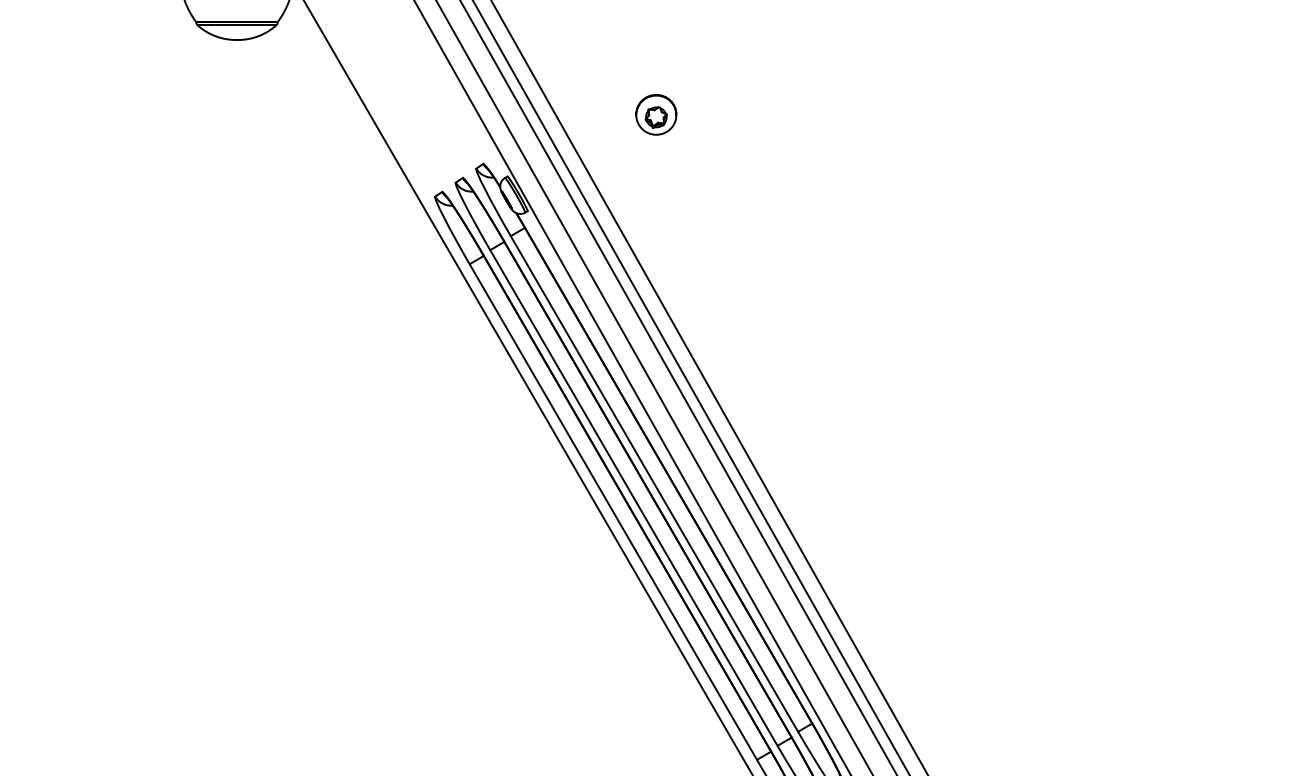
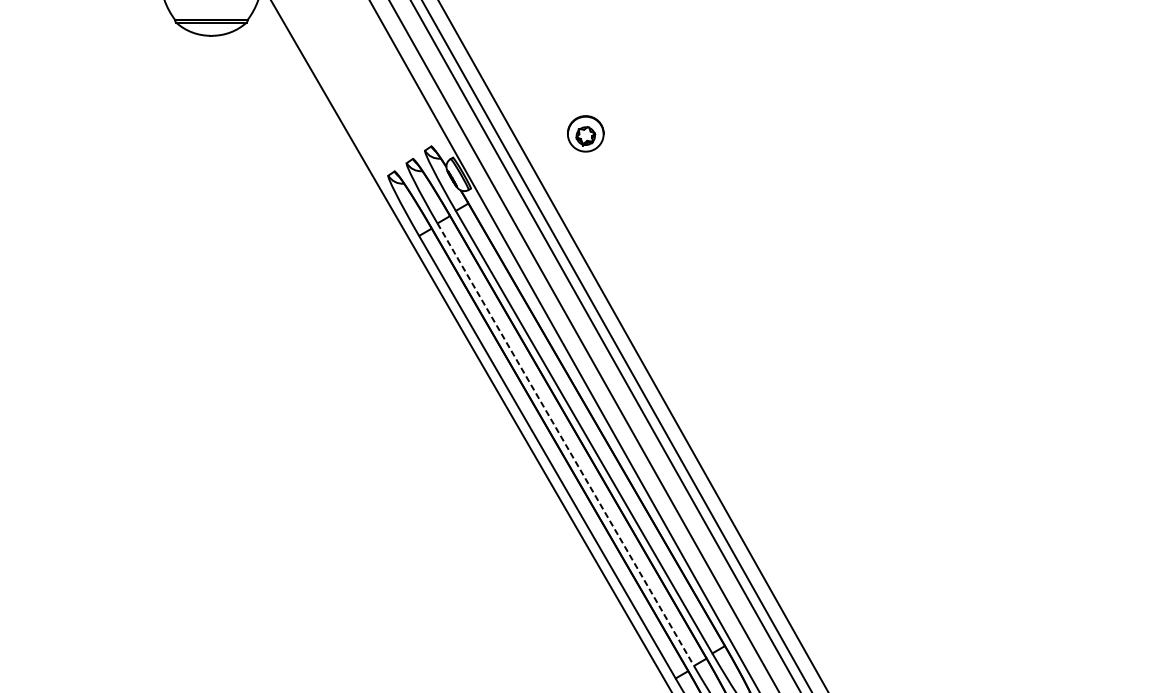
part: (656, 114) -> (585, 133), moved
line: (634, 498) -> (566, 445), solid -> dashed

